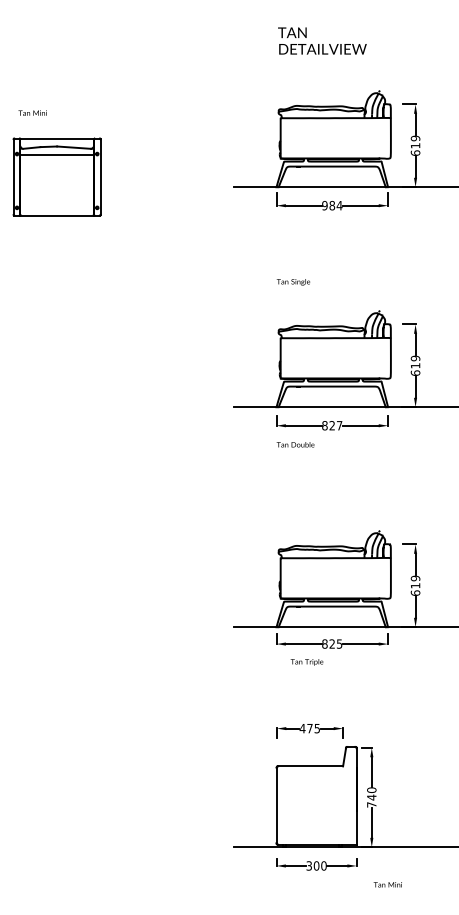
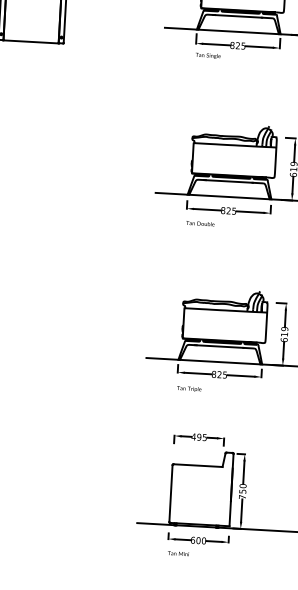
text: (332, 205) -> (238, 45), 984 -> 825
text: (293, 282) -> (208, 56), moved
text: (339, 425) -> (234, 211), 827 -> 825
text: (306, 662) -> (188, 389), moved
text: (309, 728) -> (198, 437), 475 -> 495
text: (371, 797) -> (242, 491), 740 -> 750
text: (309, 865) -> (193, 539), 300 -> 600
text: (387, 884) -> (178, 553), moved

